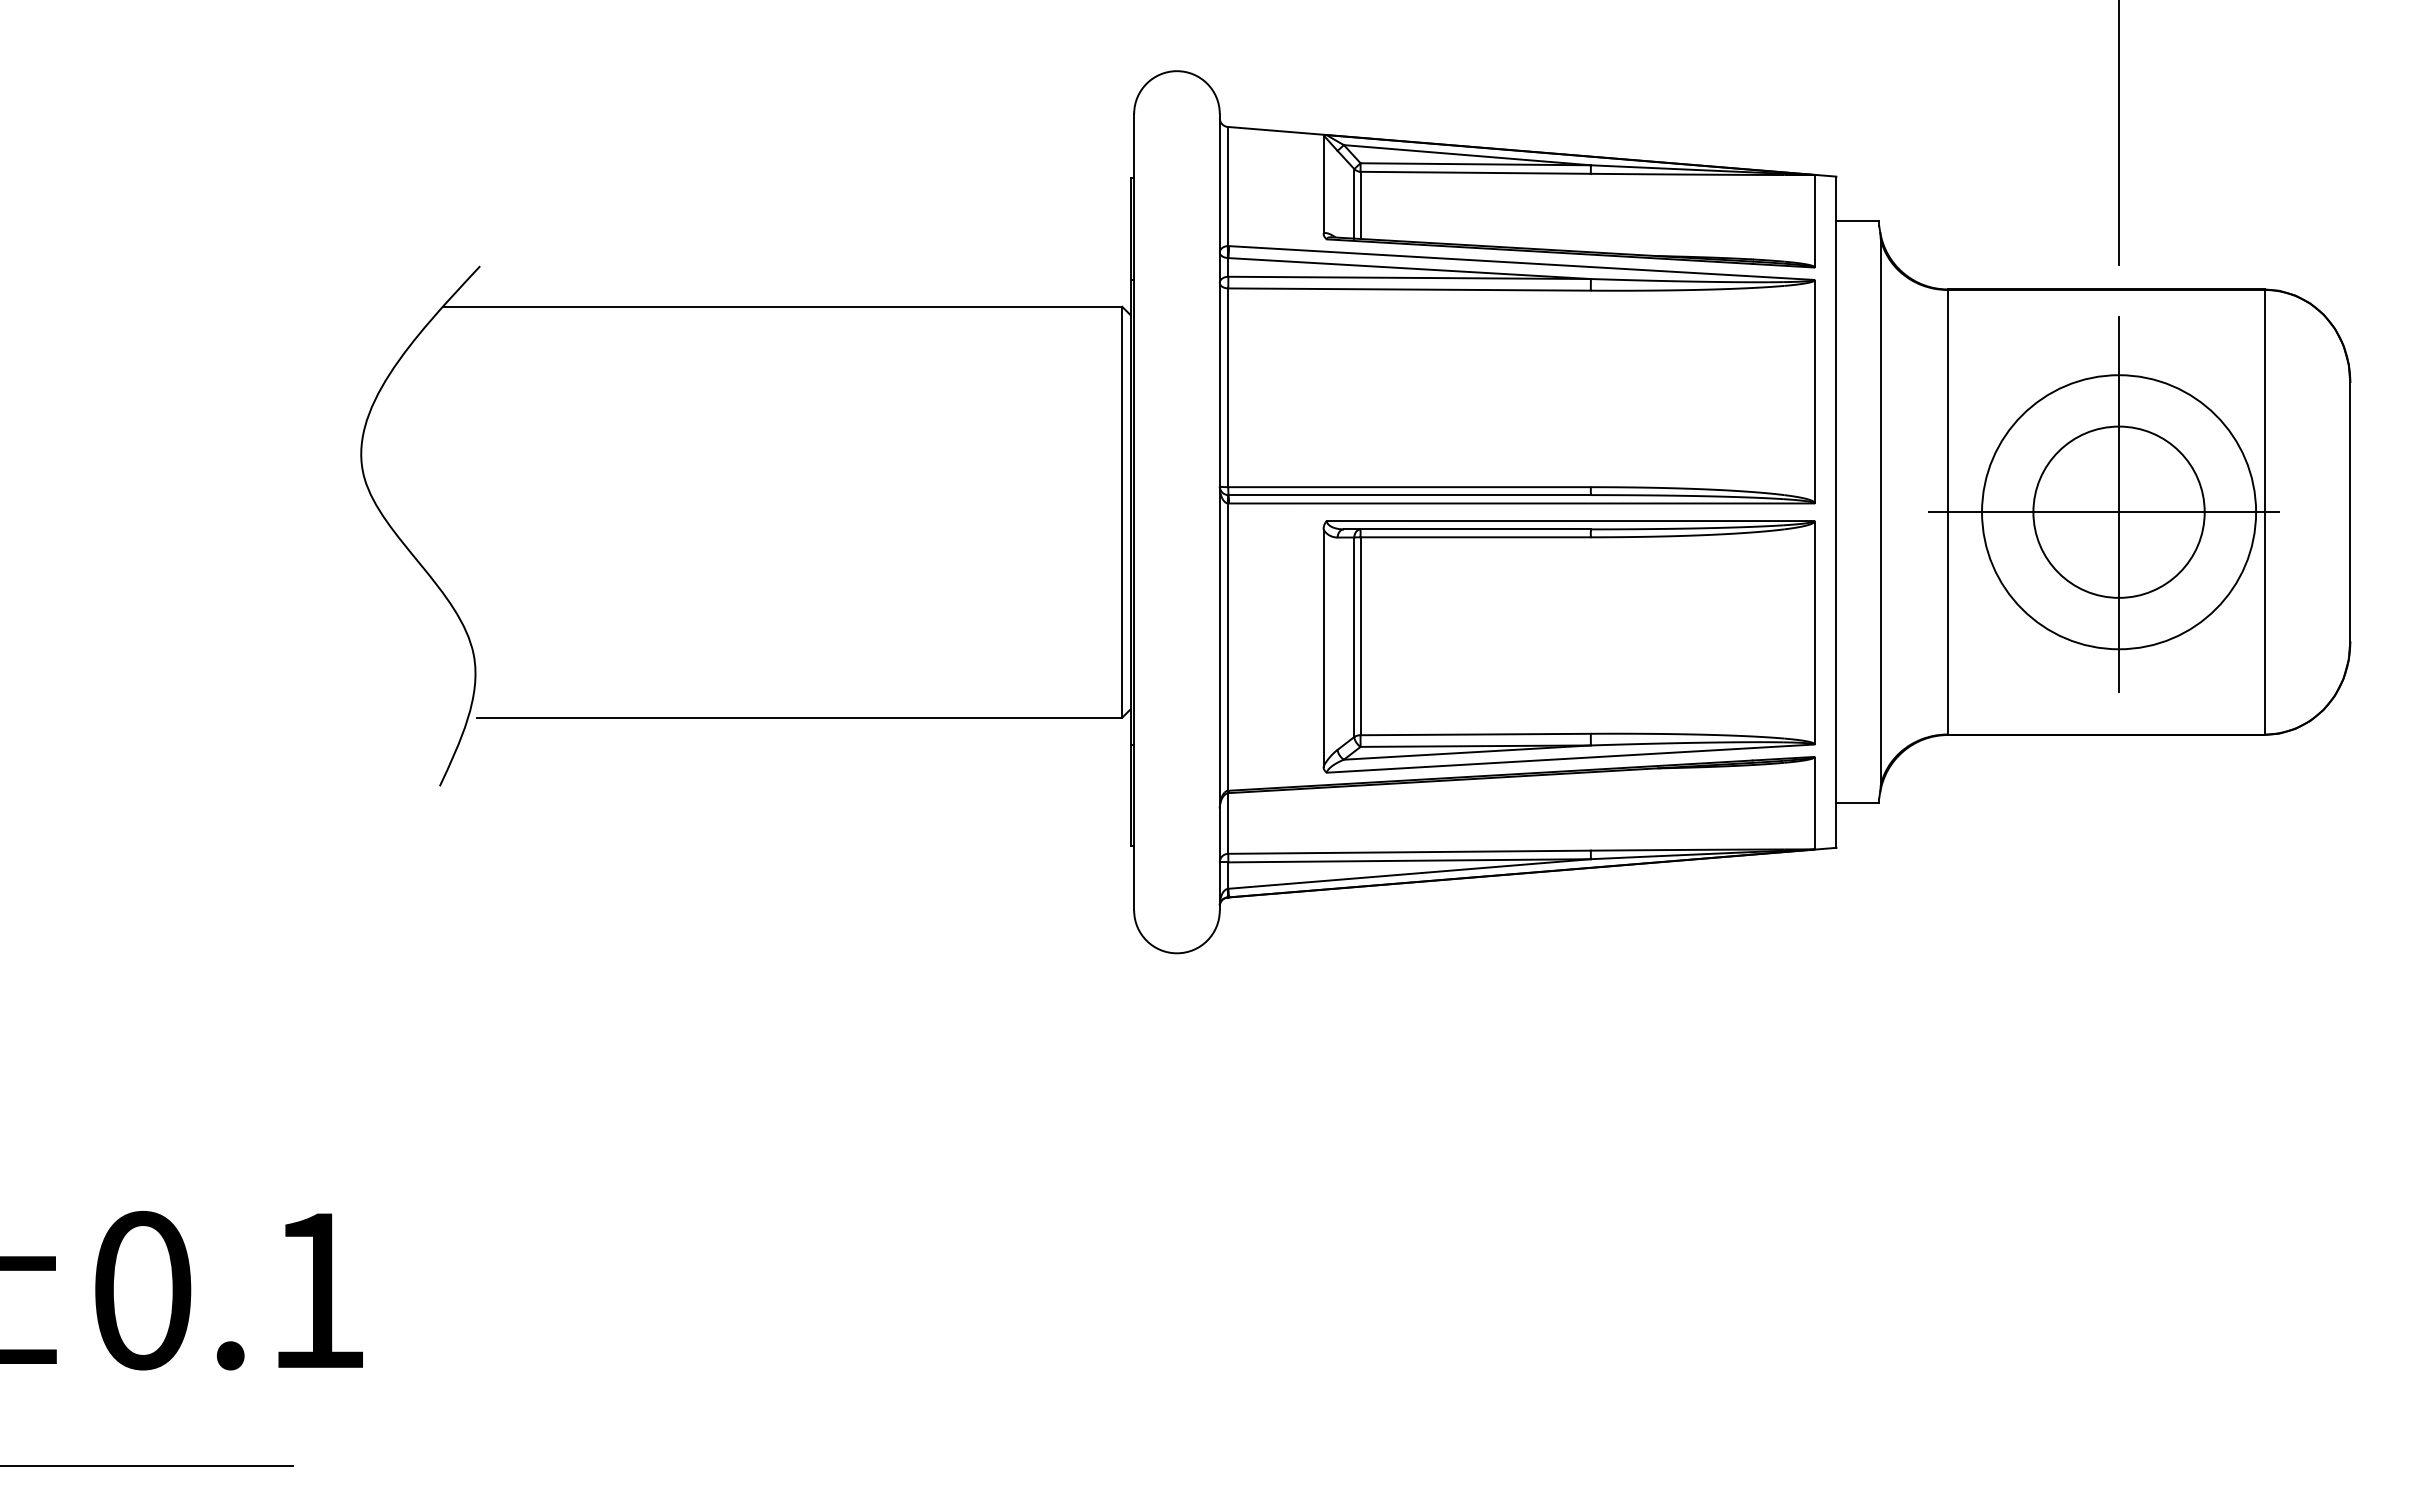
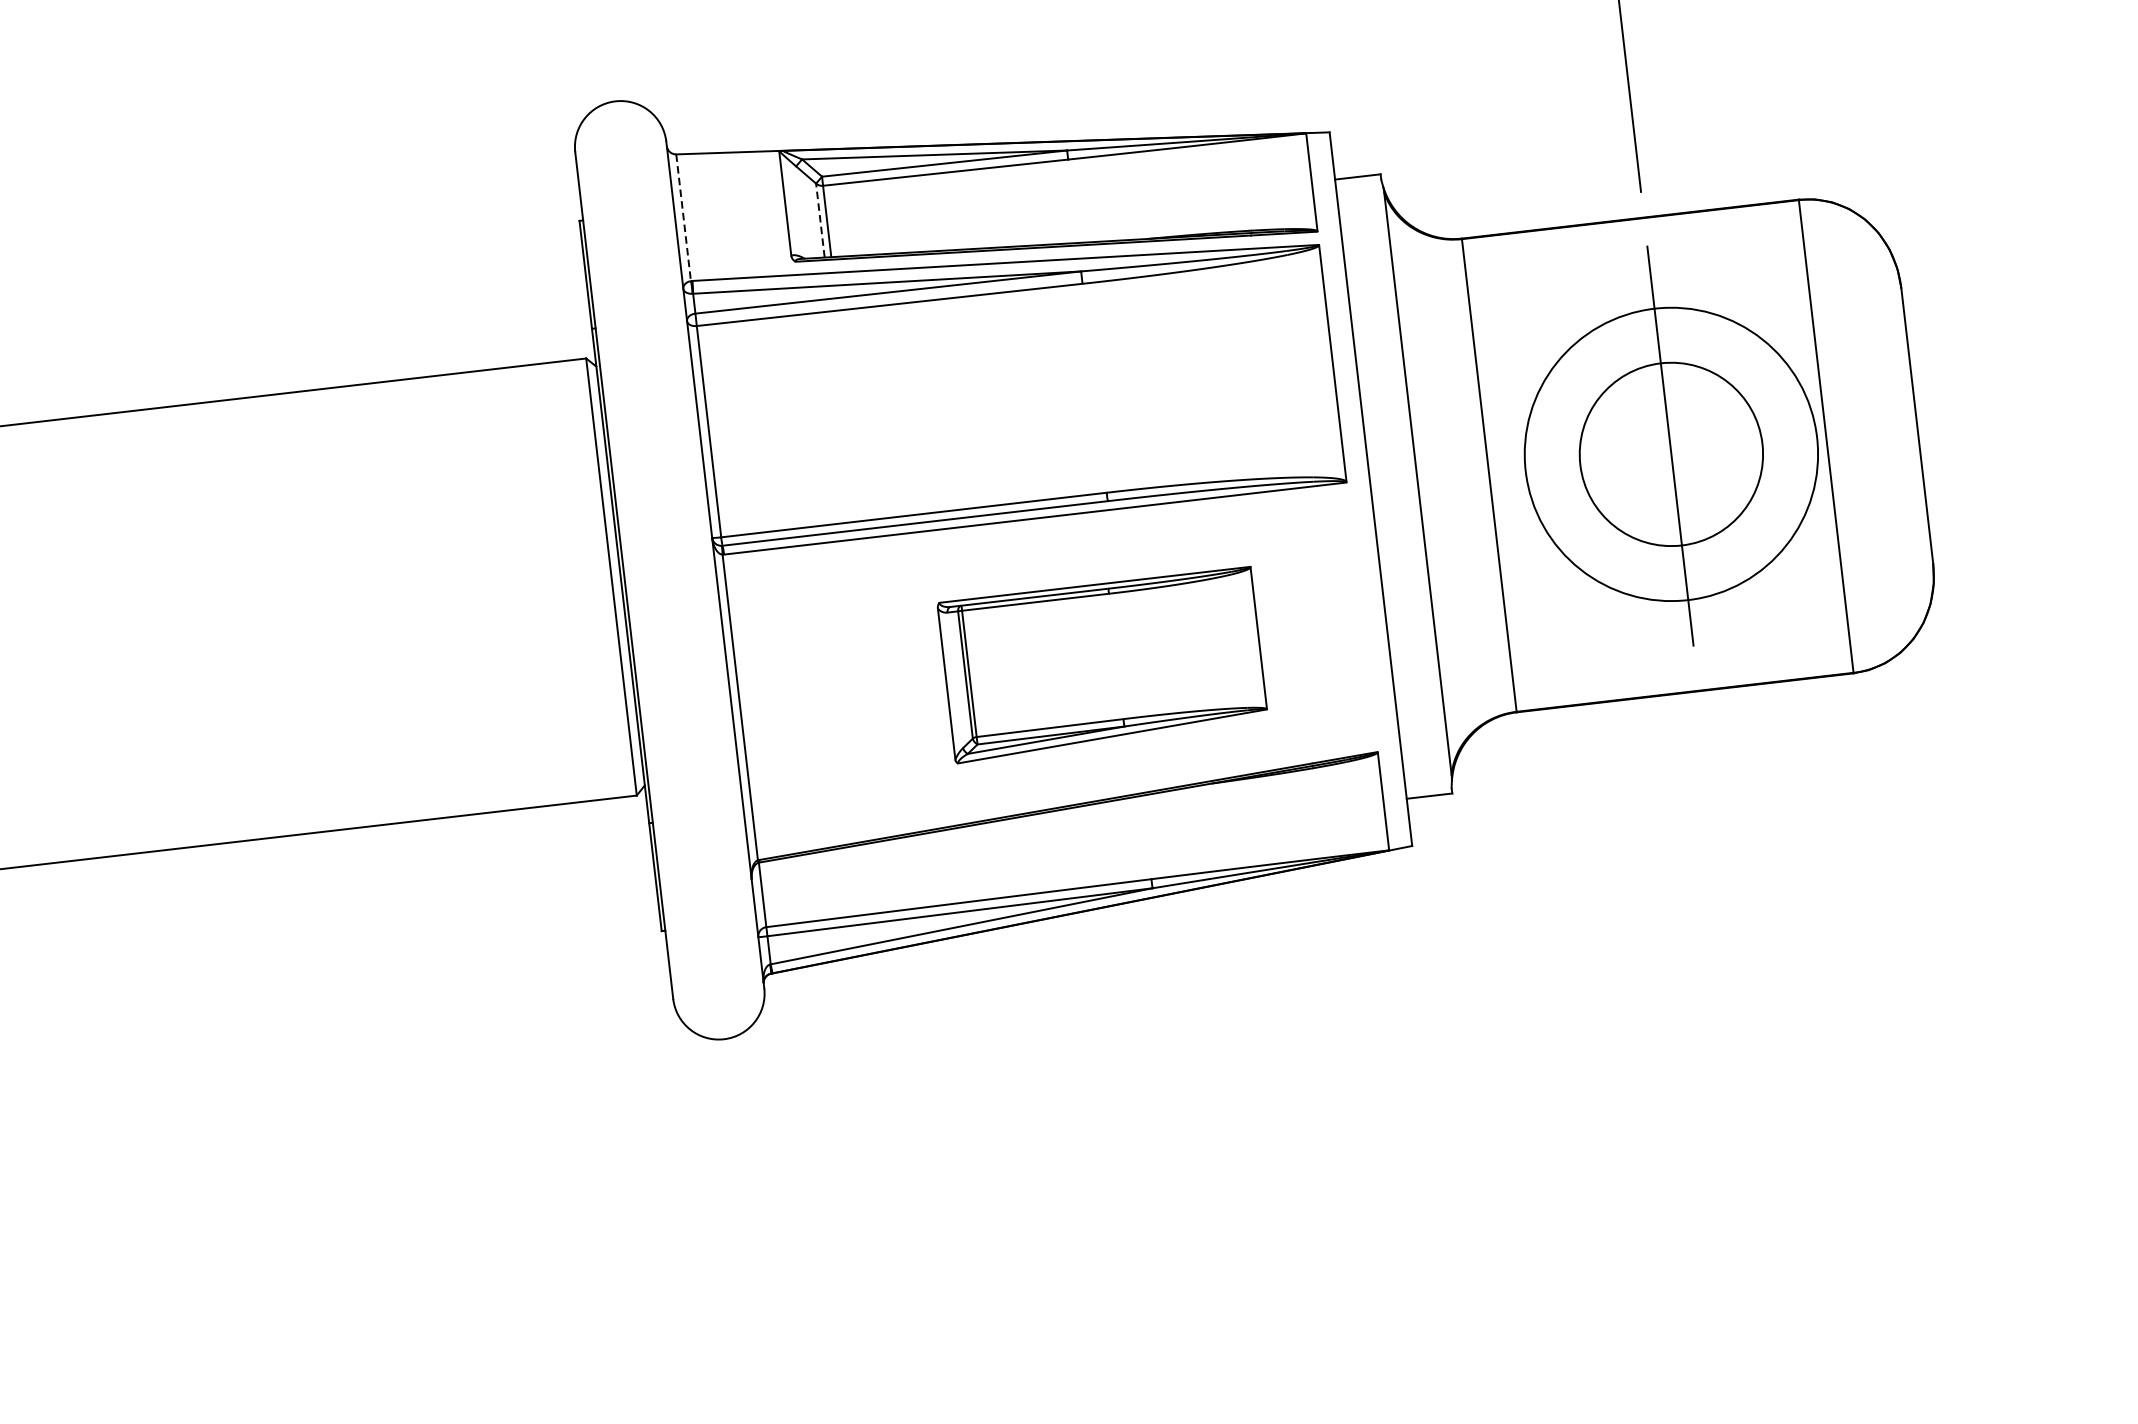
line: (1227, 186) -> (683, 217), solid -> dashed
line: (1354, 203) -> (820, 220), solid -> dashed
line: (2103, 512) -> (1654, 456), removed
part: (1568, 646) -> (1102, 664), size x0.6

